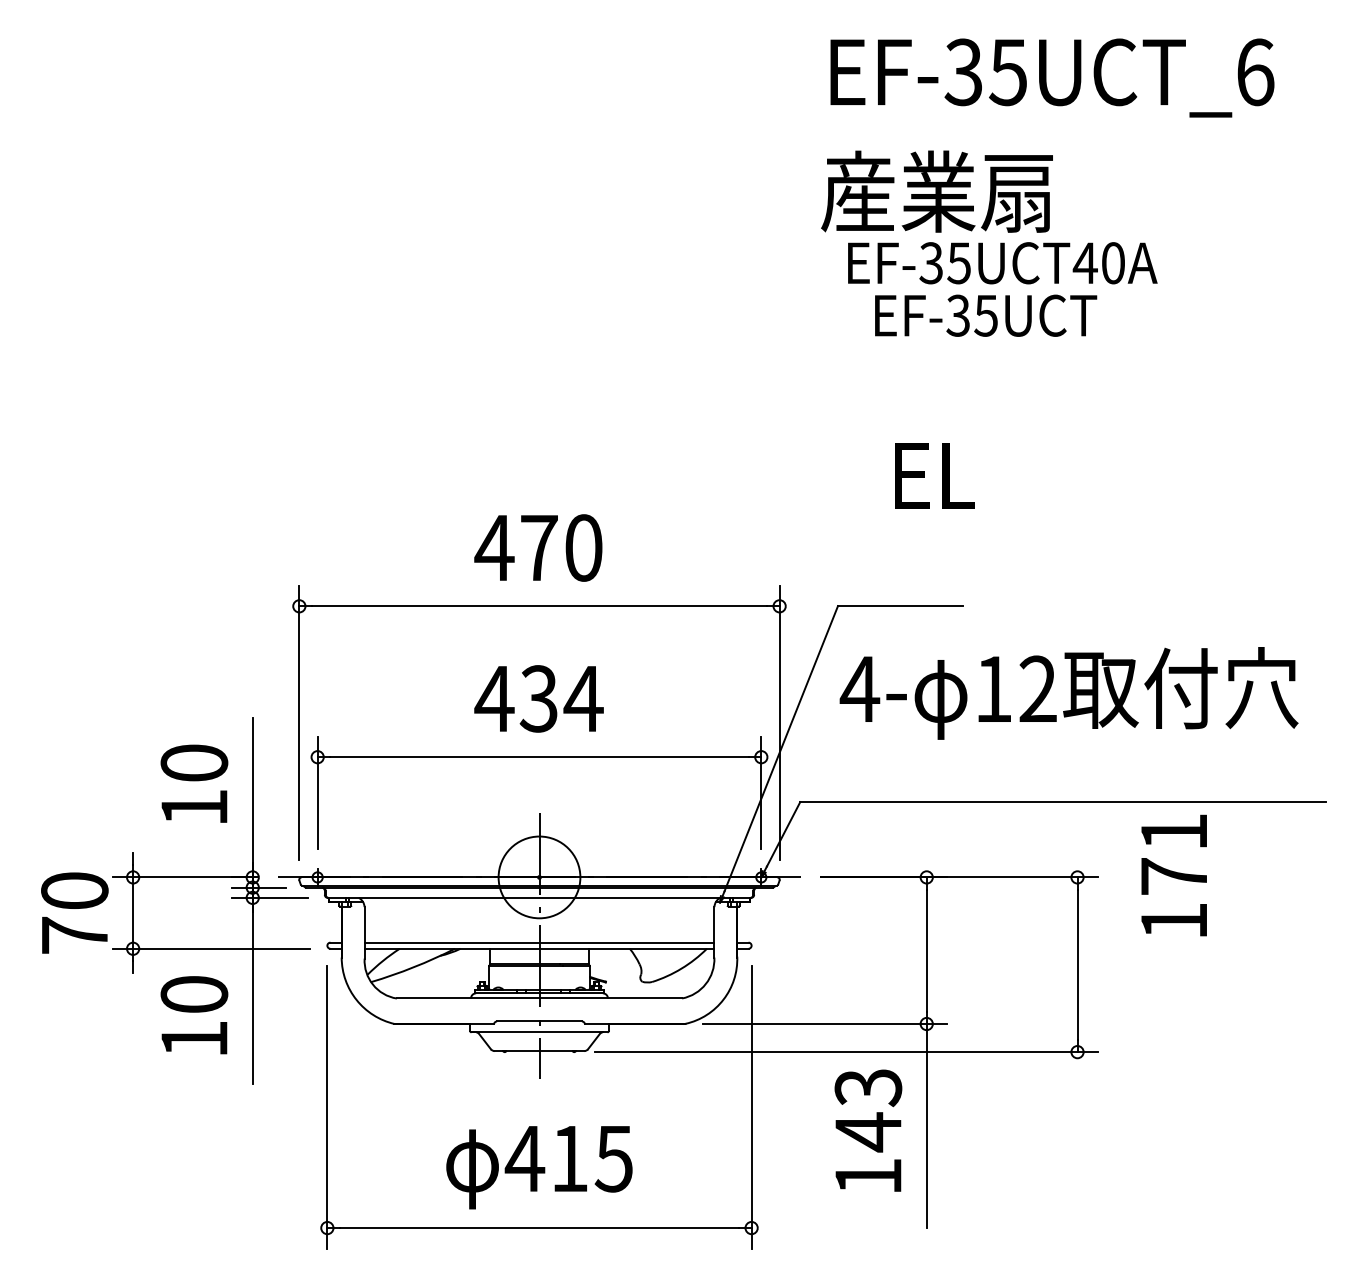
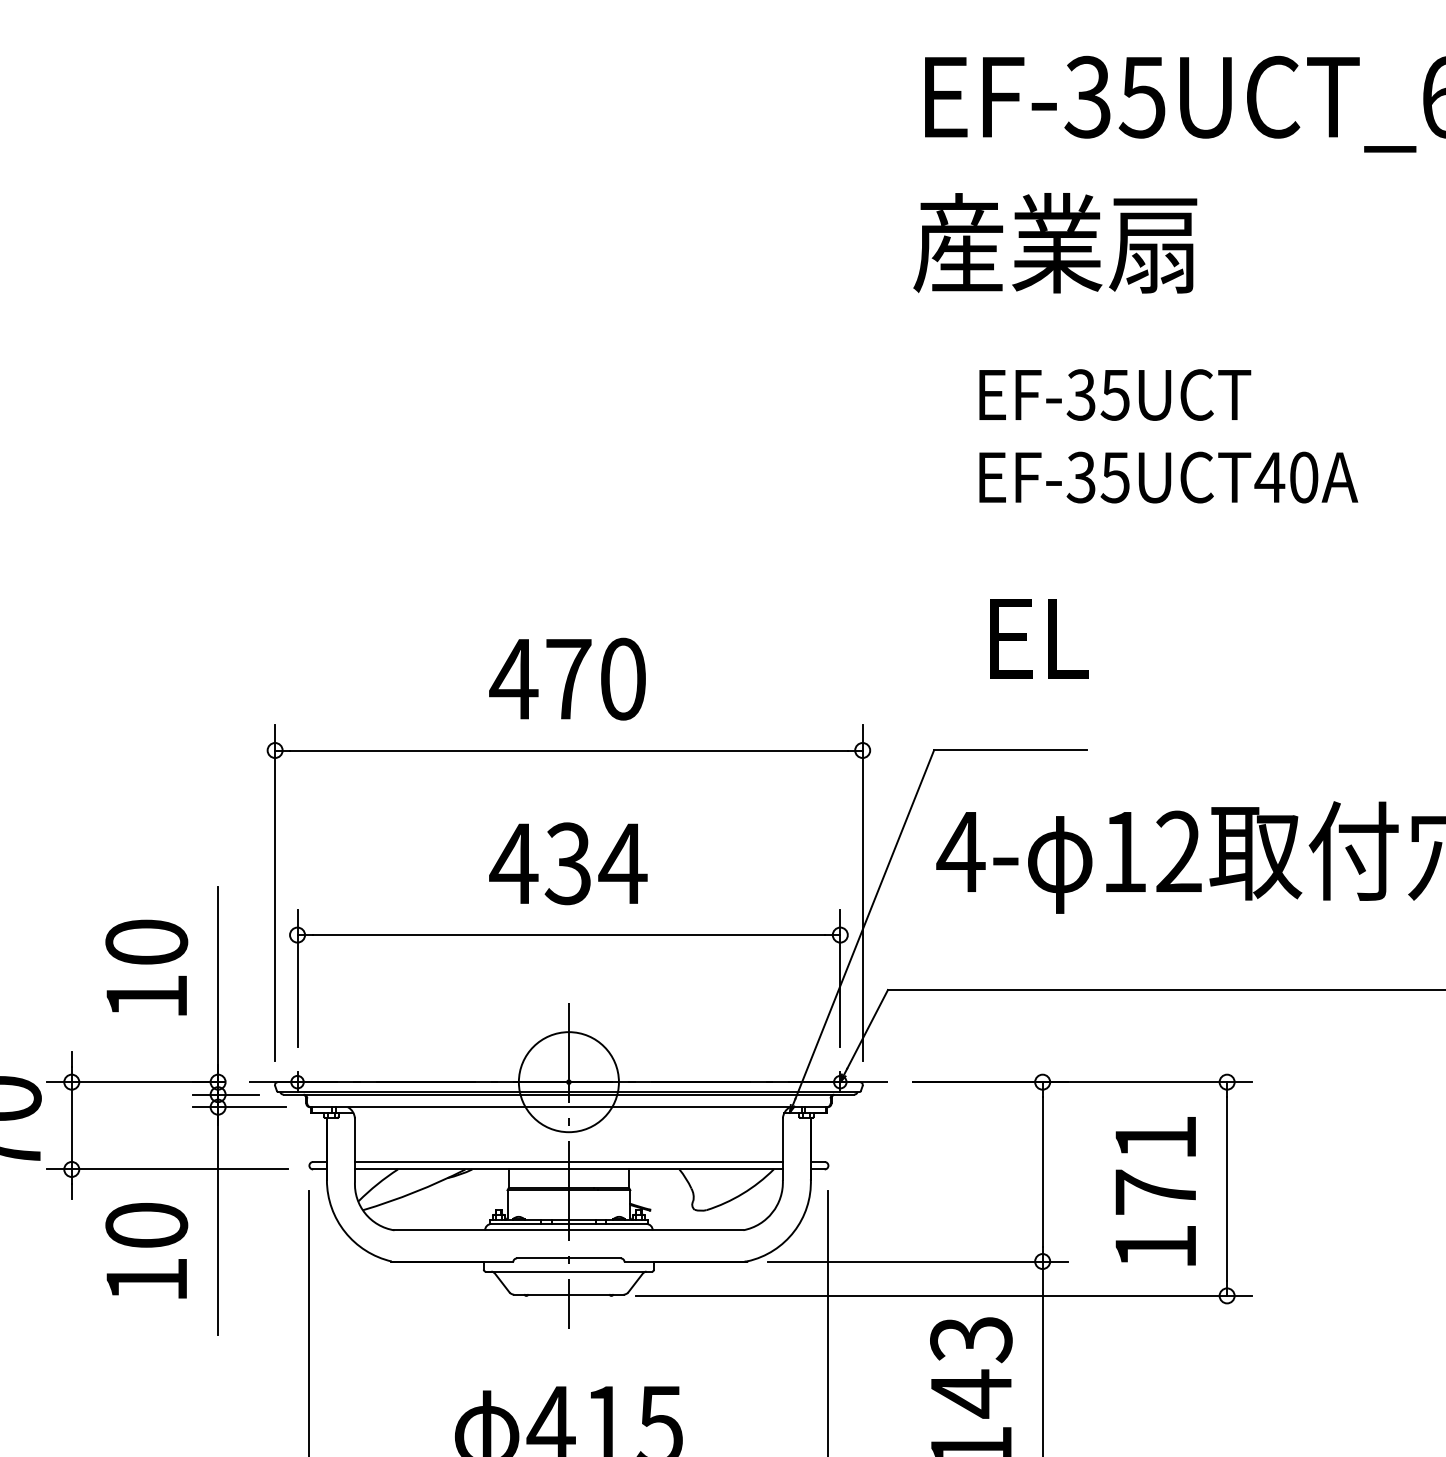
text: (1002, 263) -> (1168, 477), moved
text: (934, 475) -> (1038, 638), moved
text: (1173, 875) -> (1154, 1191), moved

